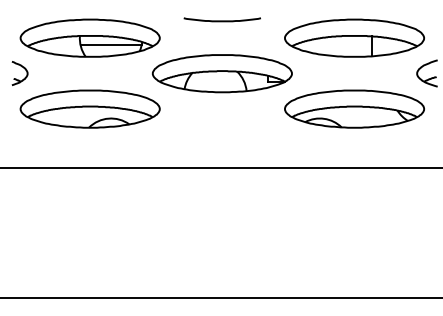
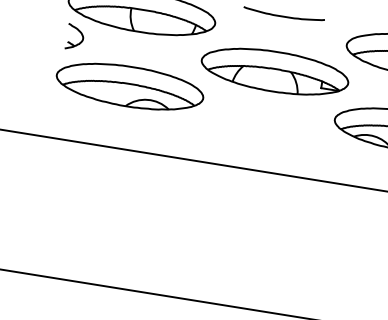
line: (110, 45) -> (162, 23), removed
part: (19, 73) -> (74, 37), moved

